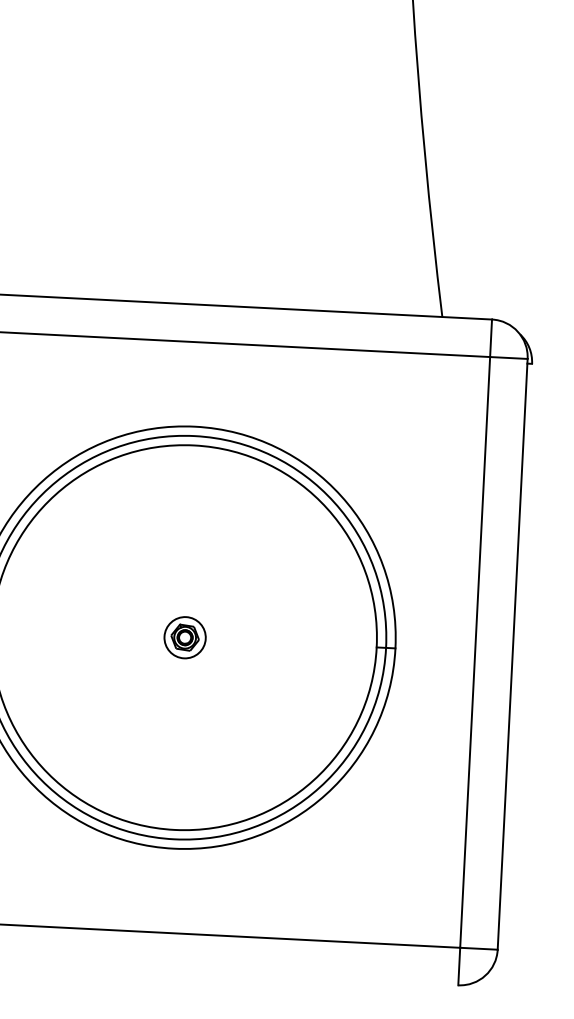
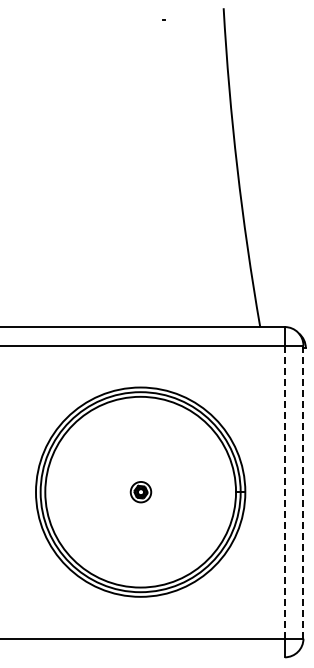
line: (474, 653) -> (284, 492), solid -> dashed
line: (512, 654) -> (303, 492), solid -> dashed

